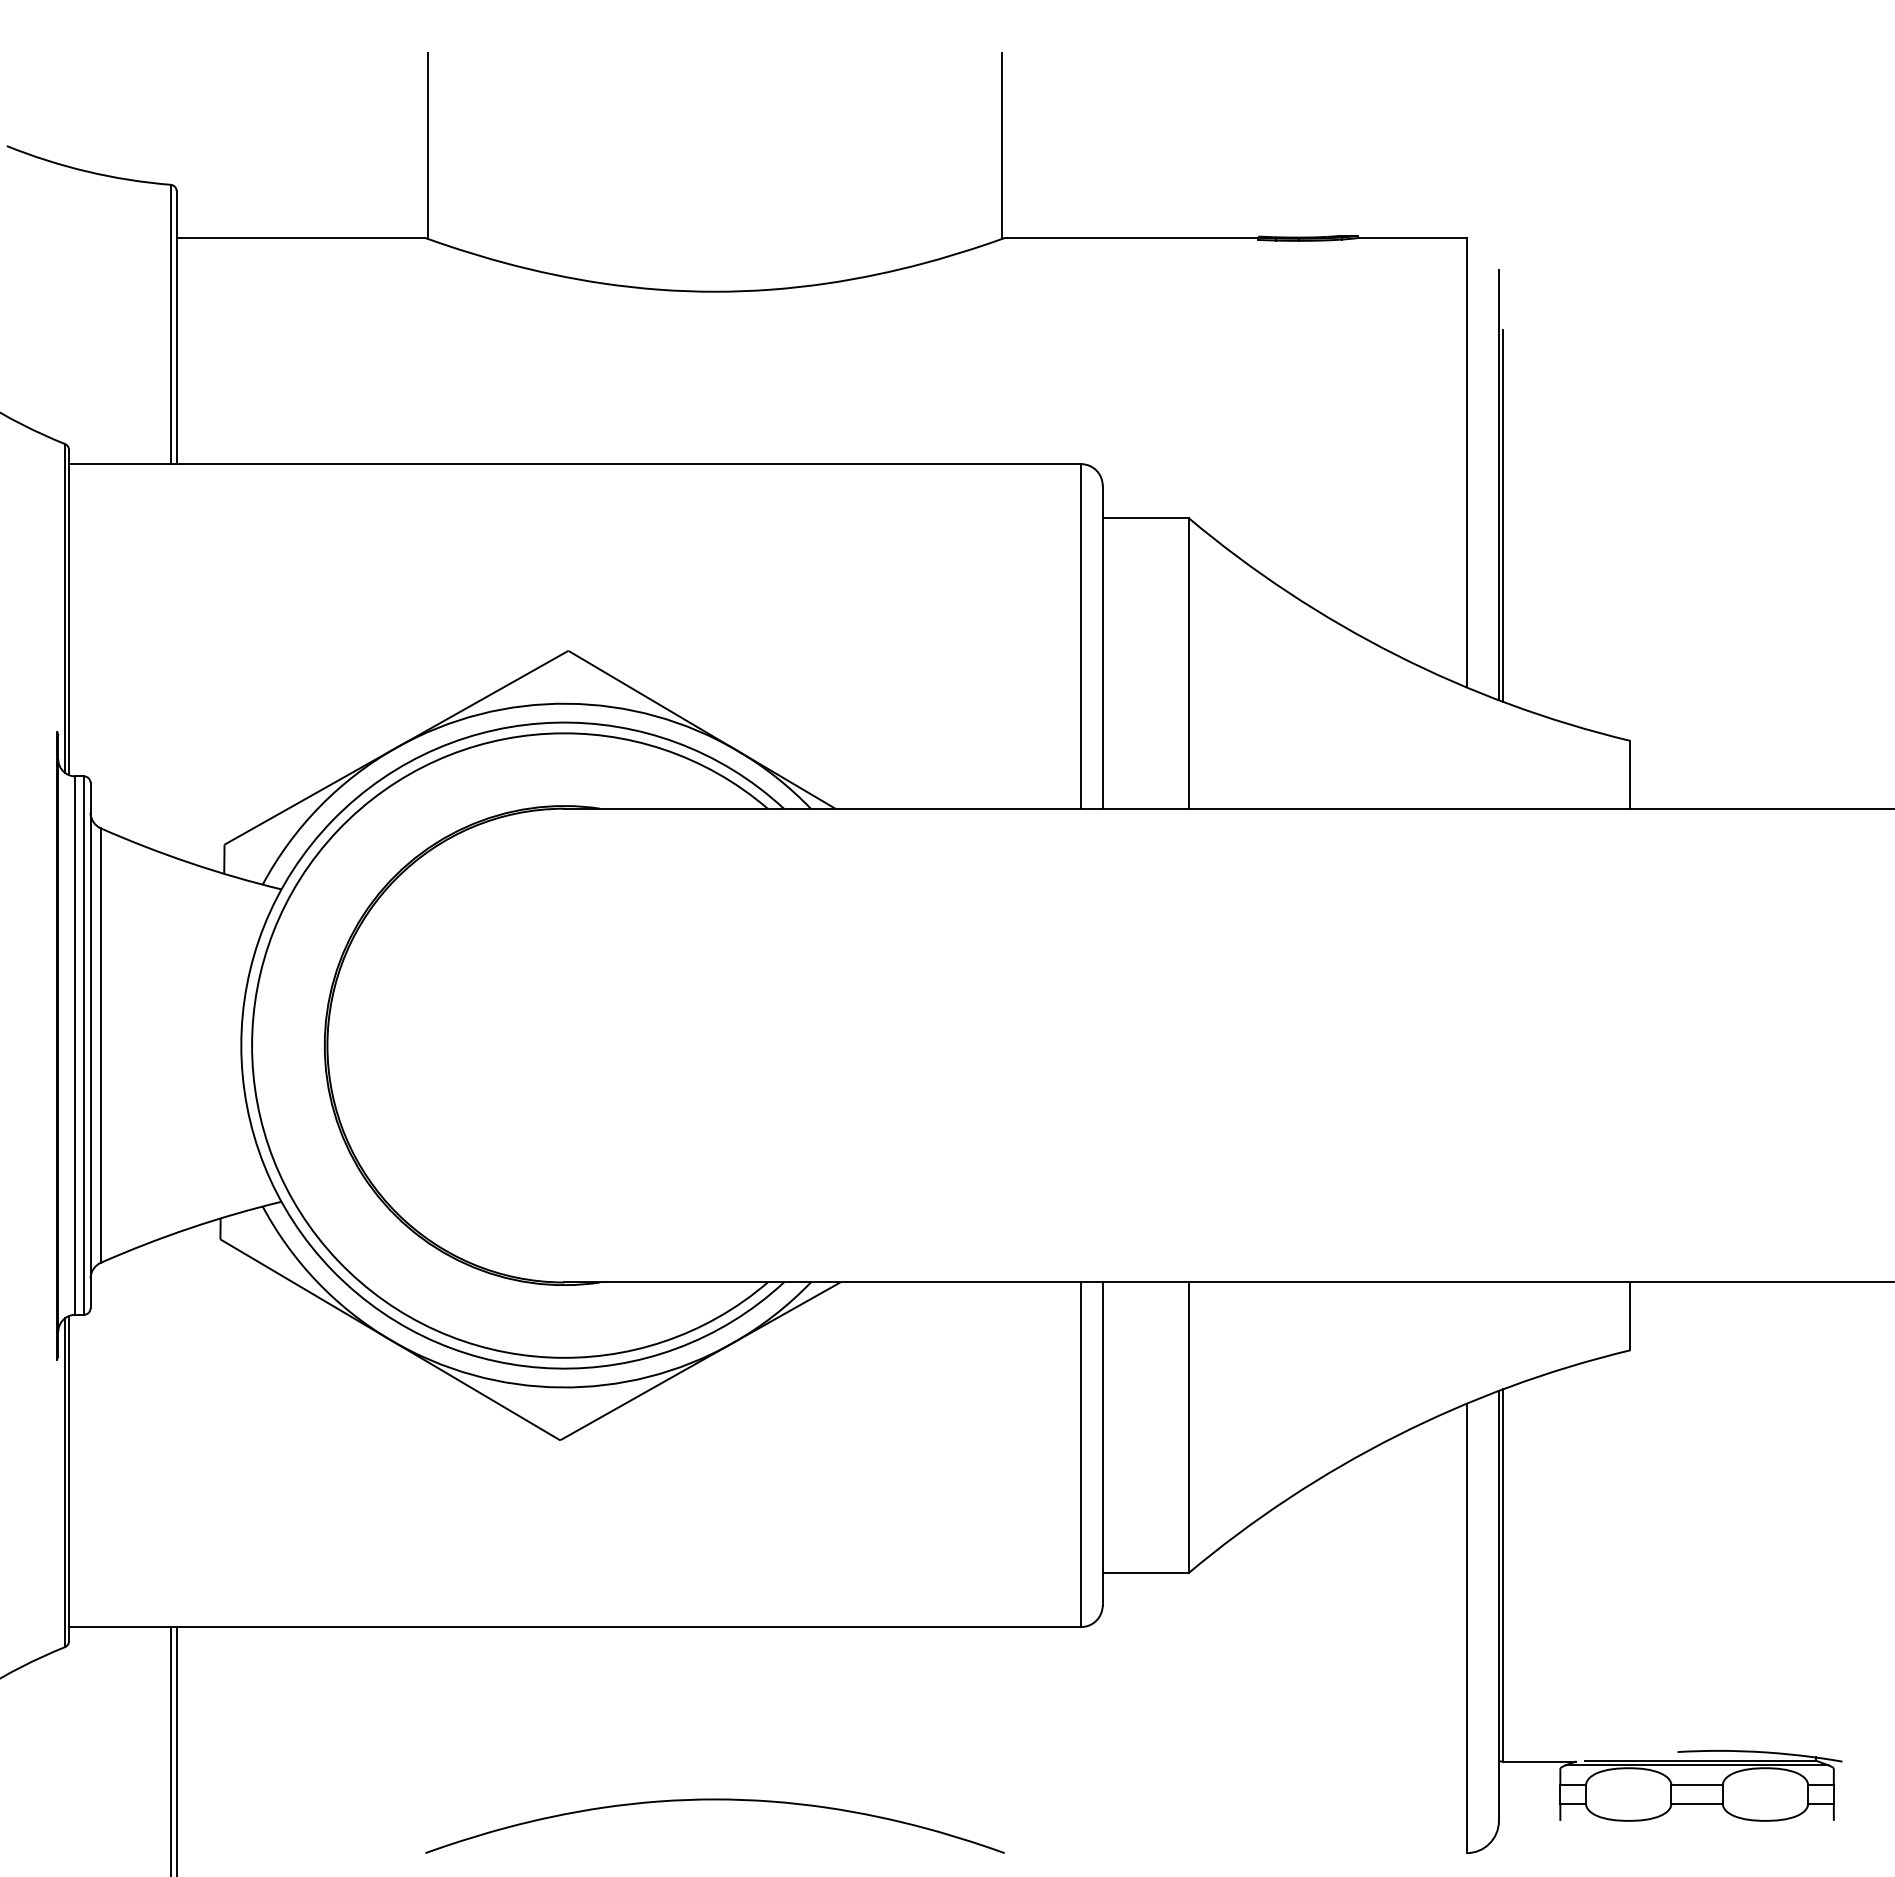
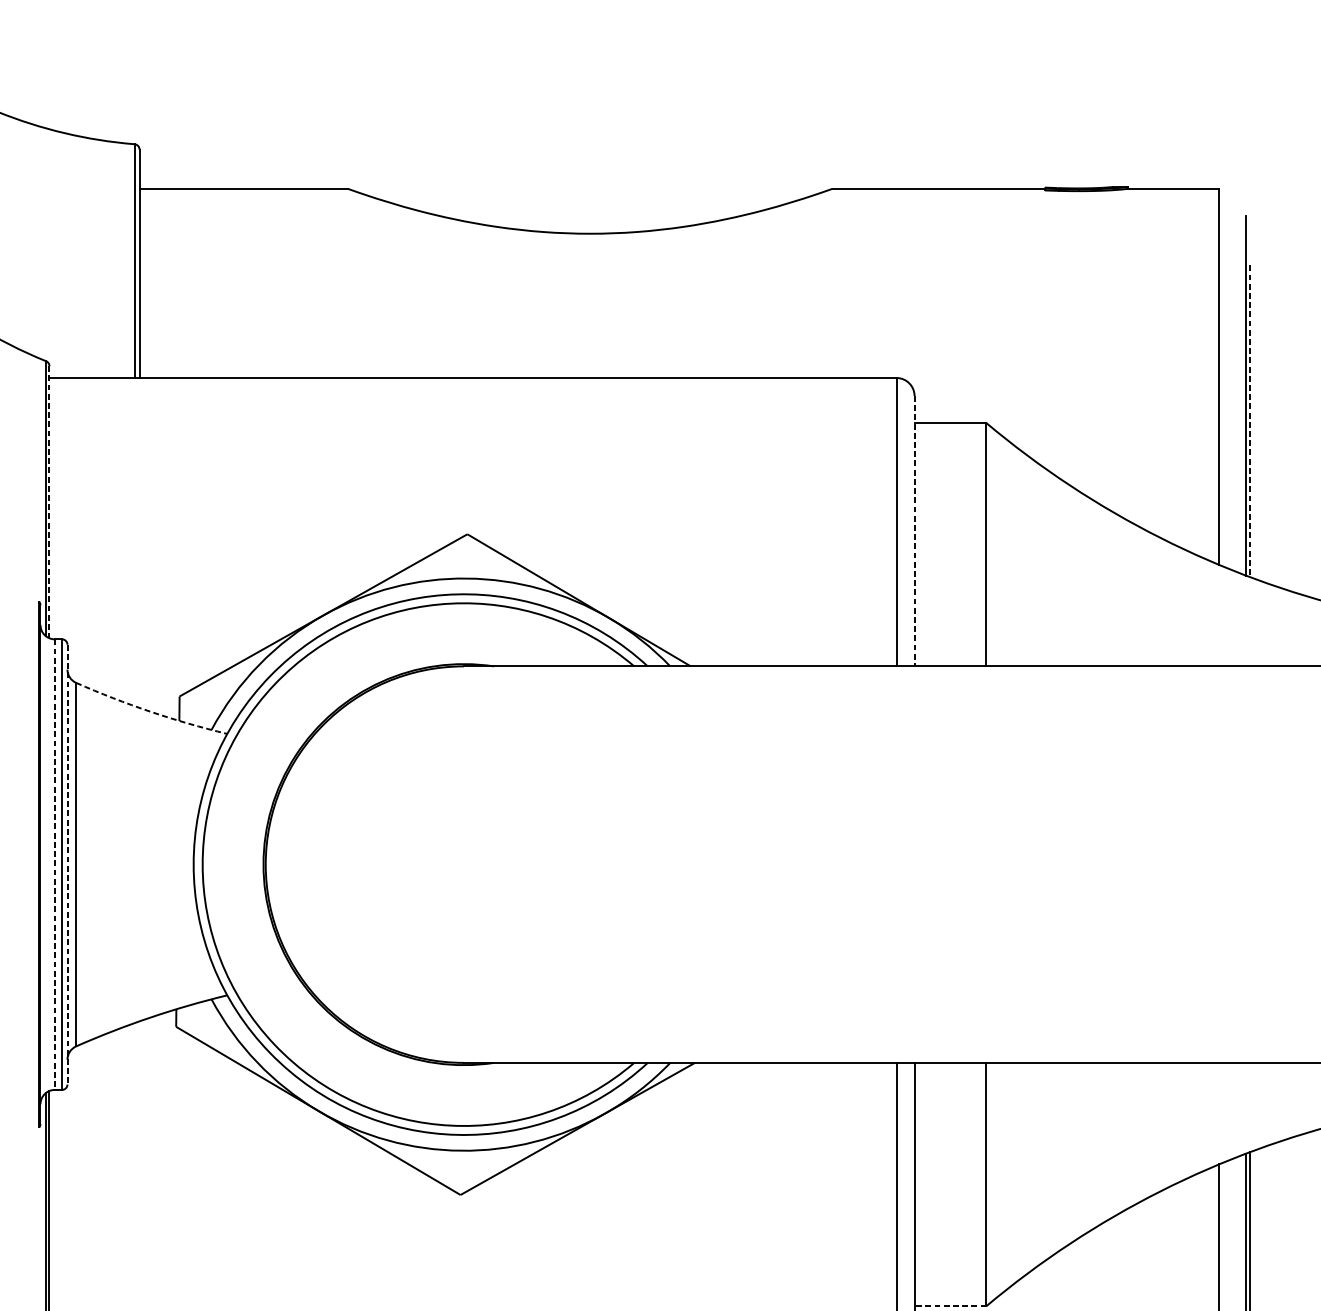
line: (428, 145) -> (350, 111), removed
line: (1002, 145) -> (830, 111), removed
line: (1503, 516) -> (1249, 421), solid -> dashed
line: (69, 612) -> (49, 502), solid -> dashed
line: (1102, 647) -> (914, 531), solid -> dashed
arc: (189, 862) -> (150, 711), solid -> dashed
line: (90, 1045) -> (67, 864), solid -> dashed
line: (75, 1046) -> (54, 865), solid -> dashed
line: (1145, 1573) -> (950, 1306), solid -> dashed

